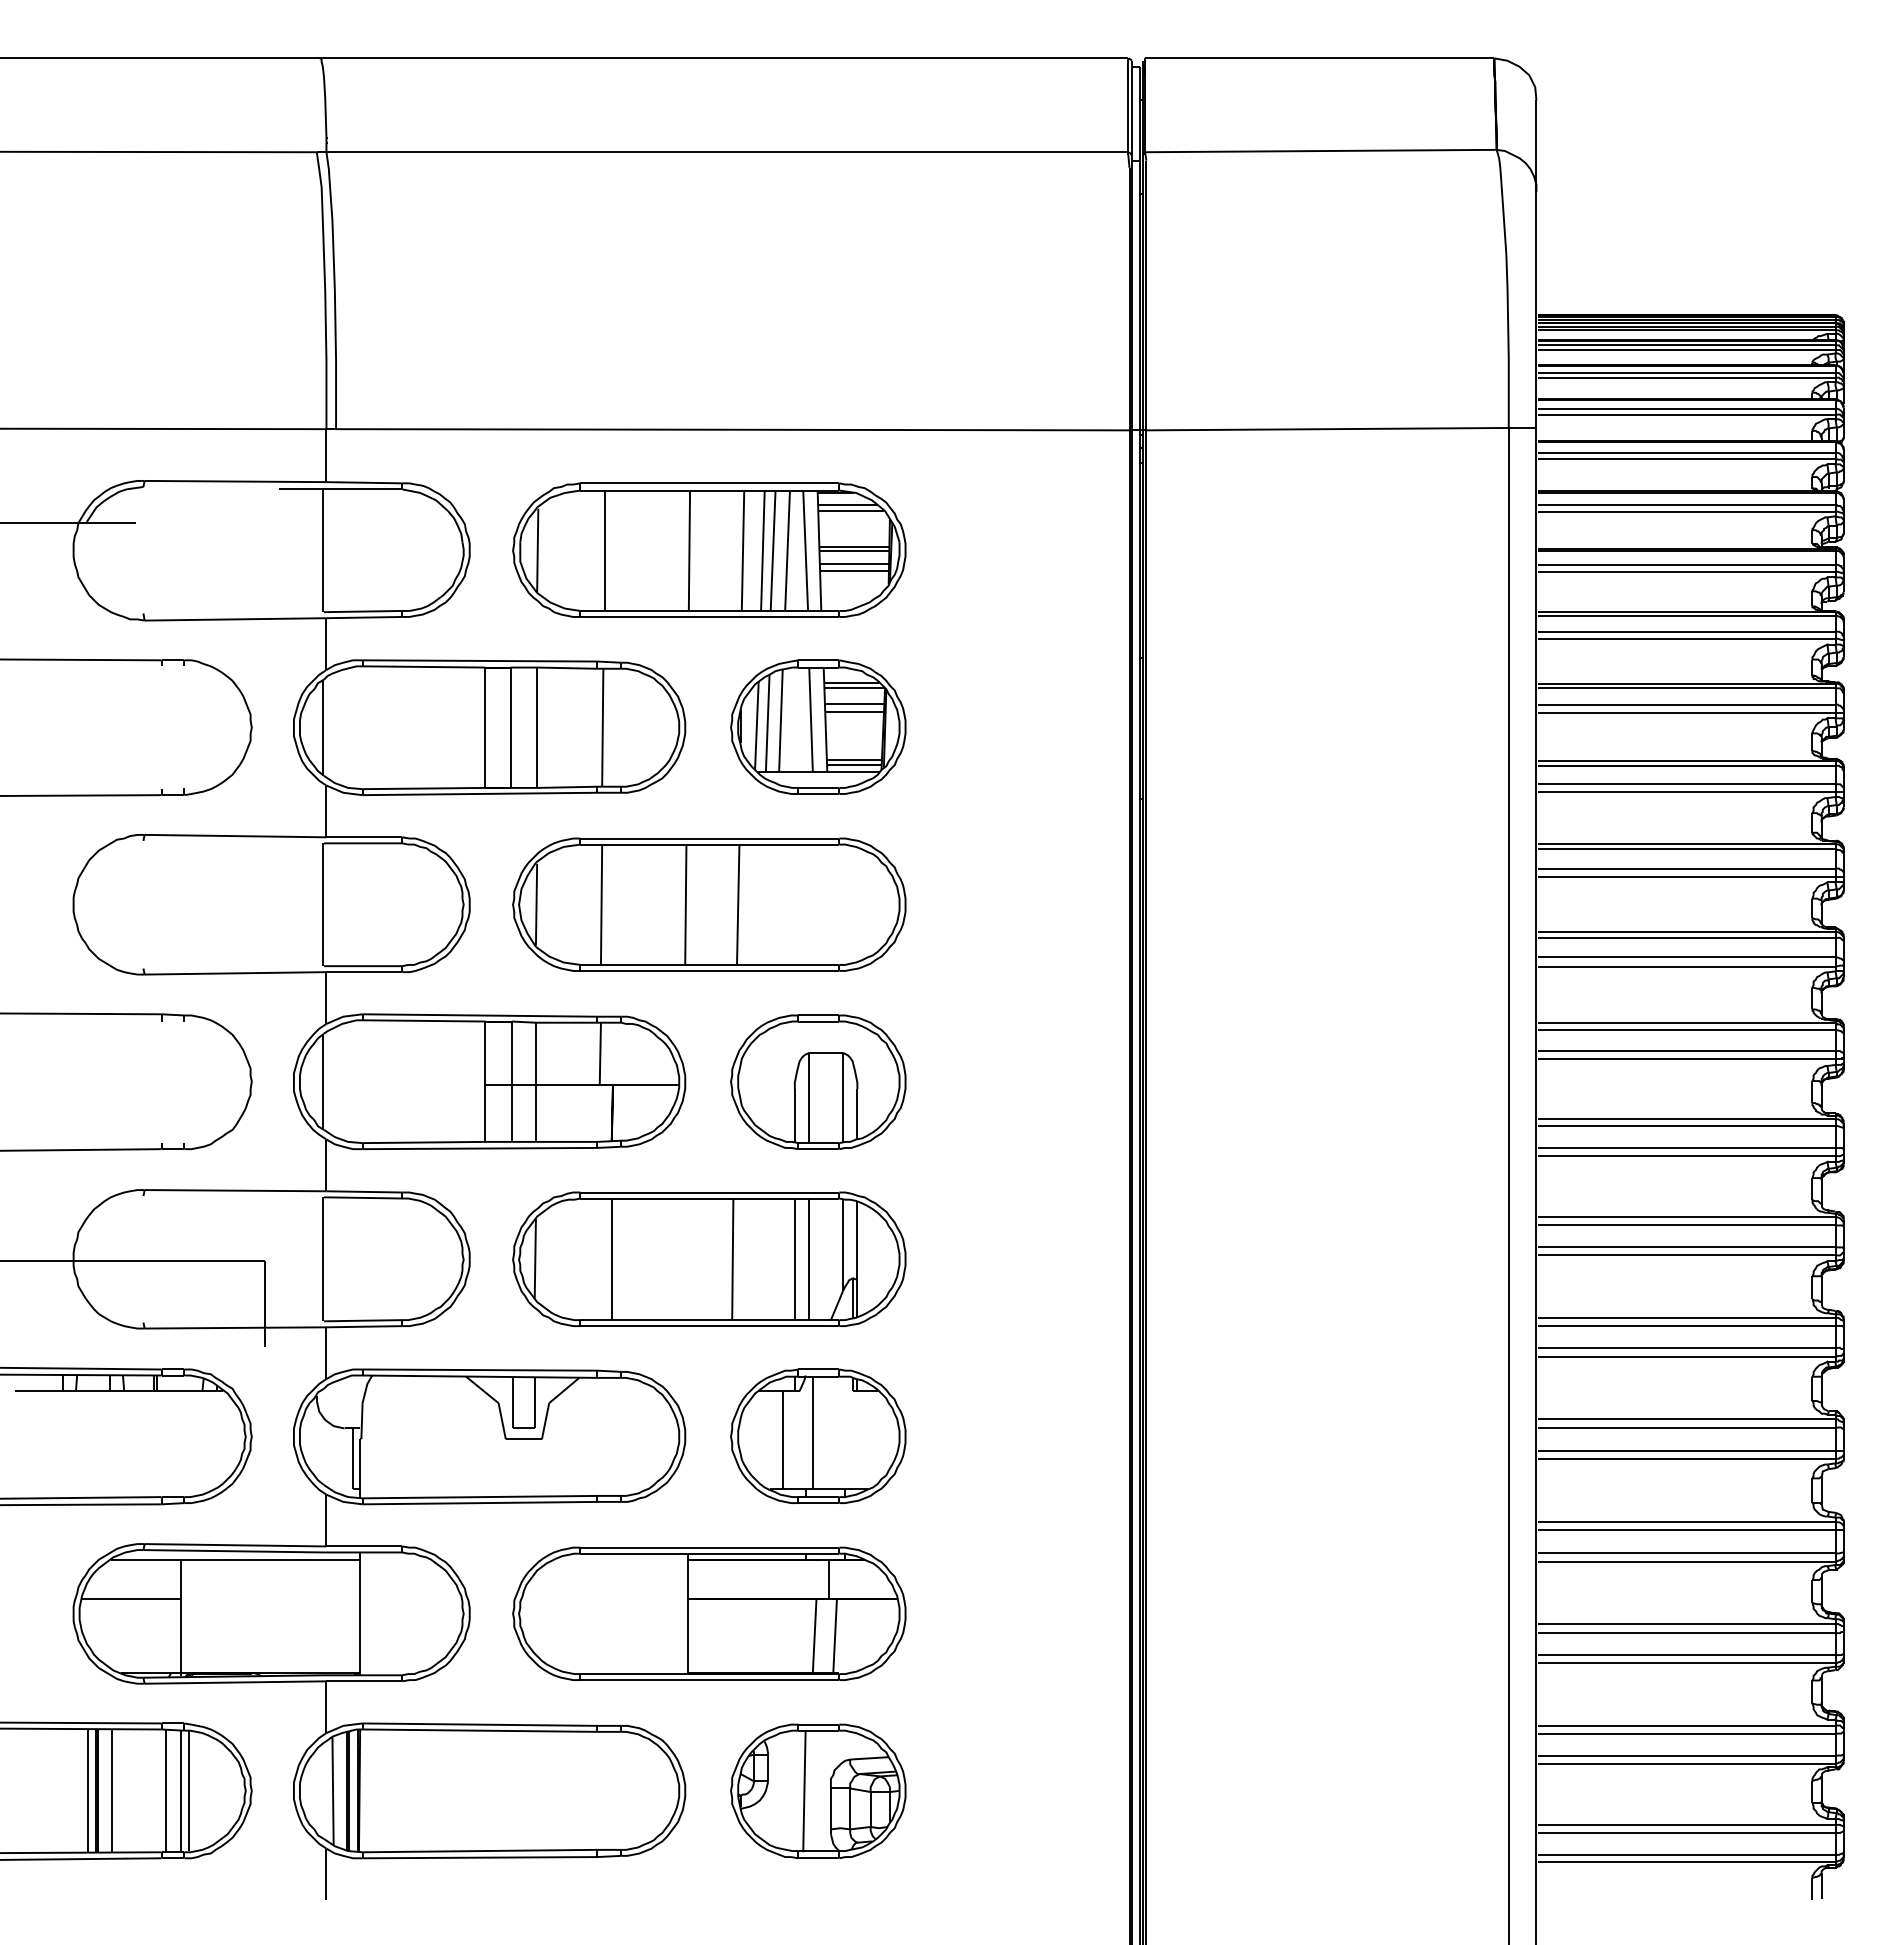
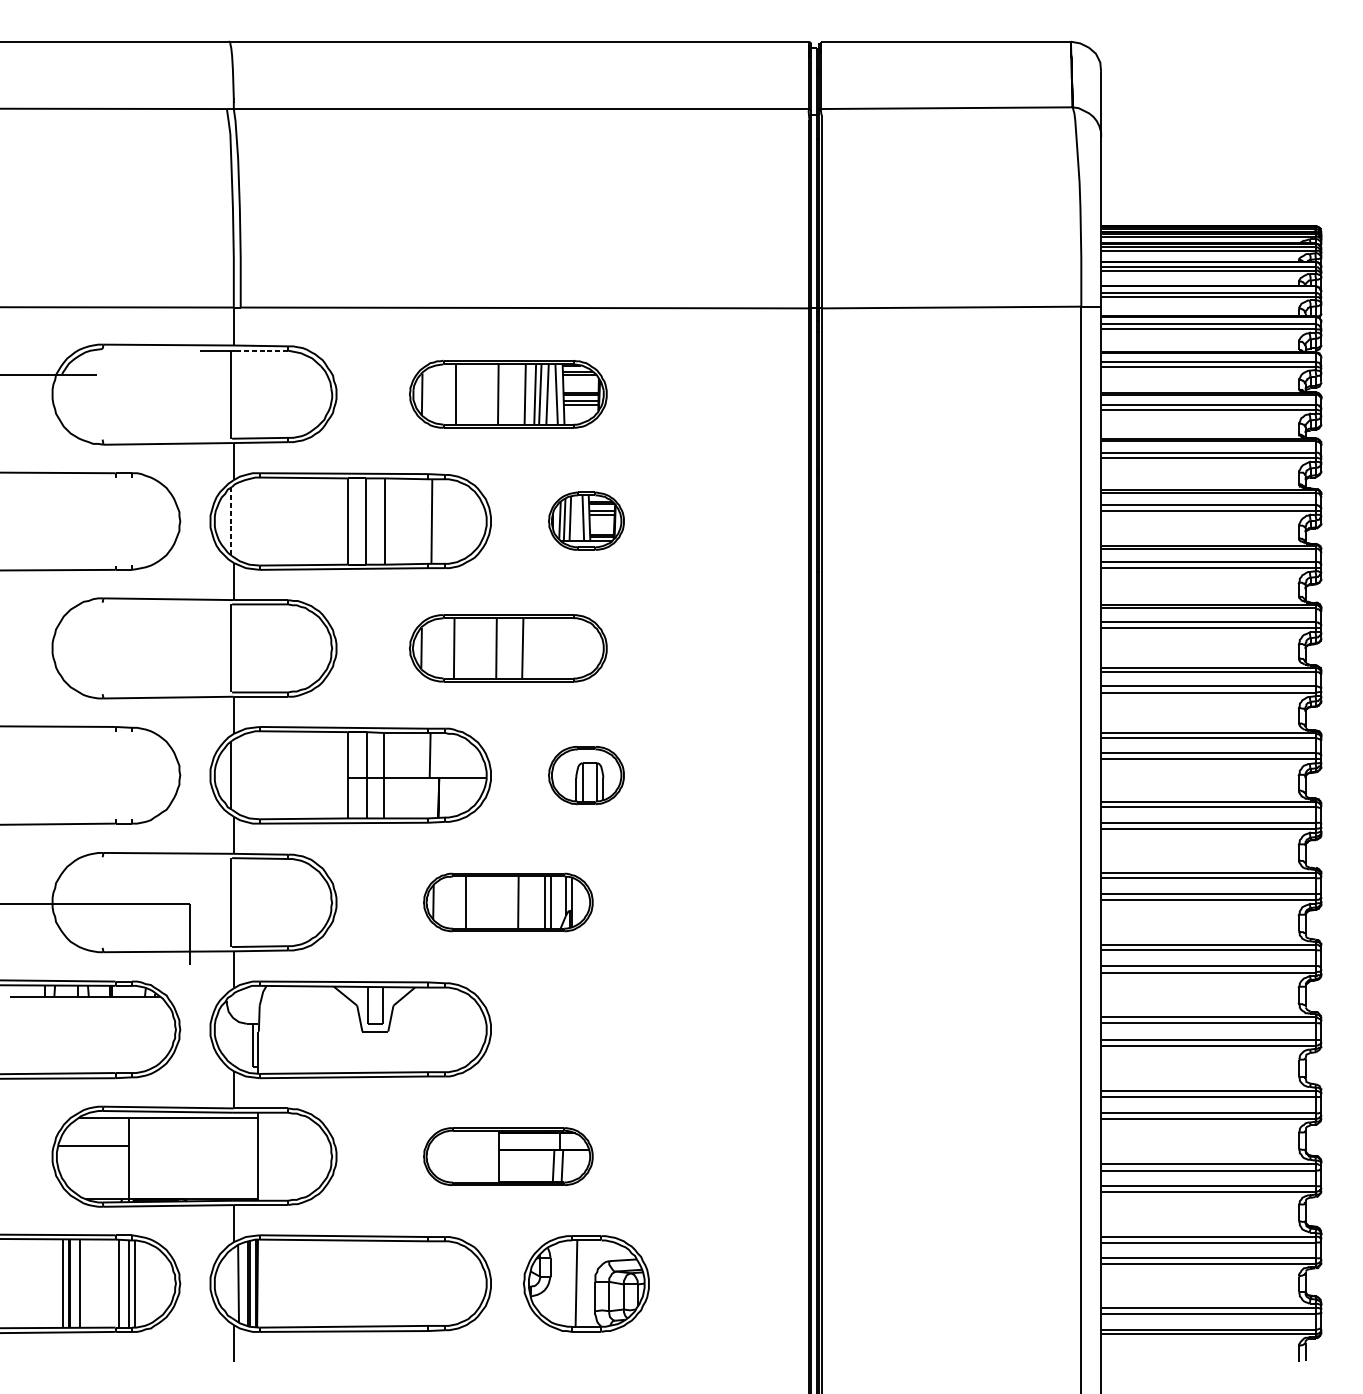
line: (367, 489) -> (263, 350), solid -> dashed
part: (709, 549) -> (508, 393), size x0.7
part: (818, 726) -> (586, 520), size x0.6
line: (322, 728) -> (230, 522), solid -> dashed
part: (709, 904) -> (508, 648), size x0.7
part: (818, 1081) -> (586, 775), size x0.6
part: (709, 1258) -> (508, 902), size x0.6
part: (818, 1435) -> (586, 1028), removed
part: (709, 1613) -> (508, 1156), size x0.6

